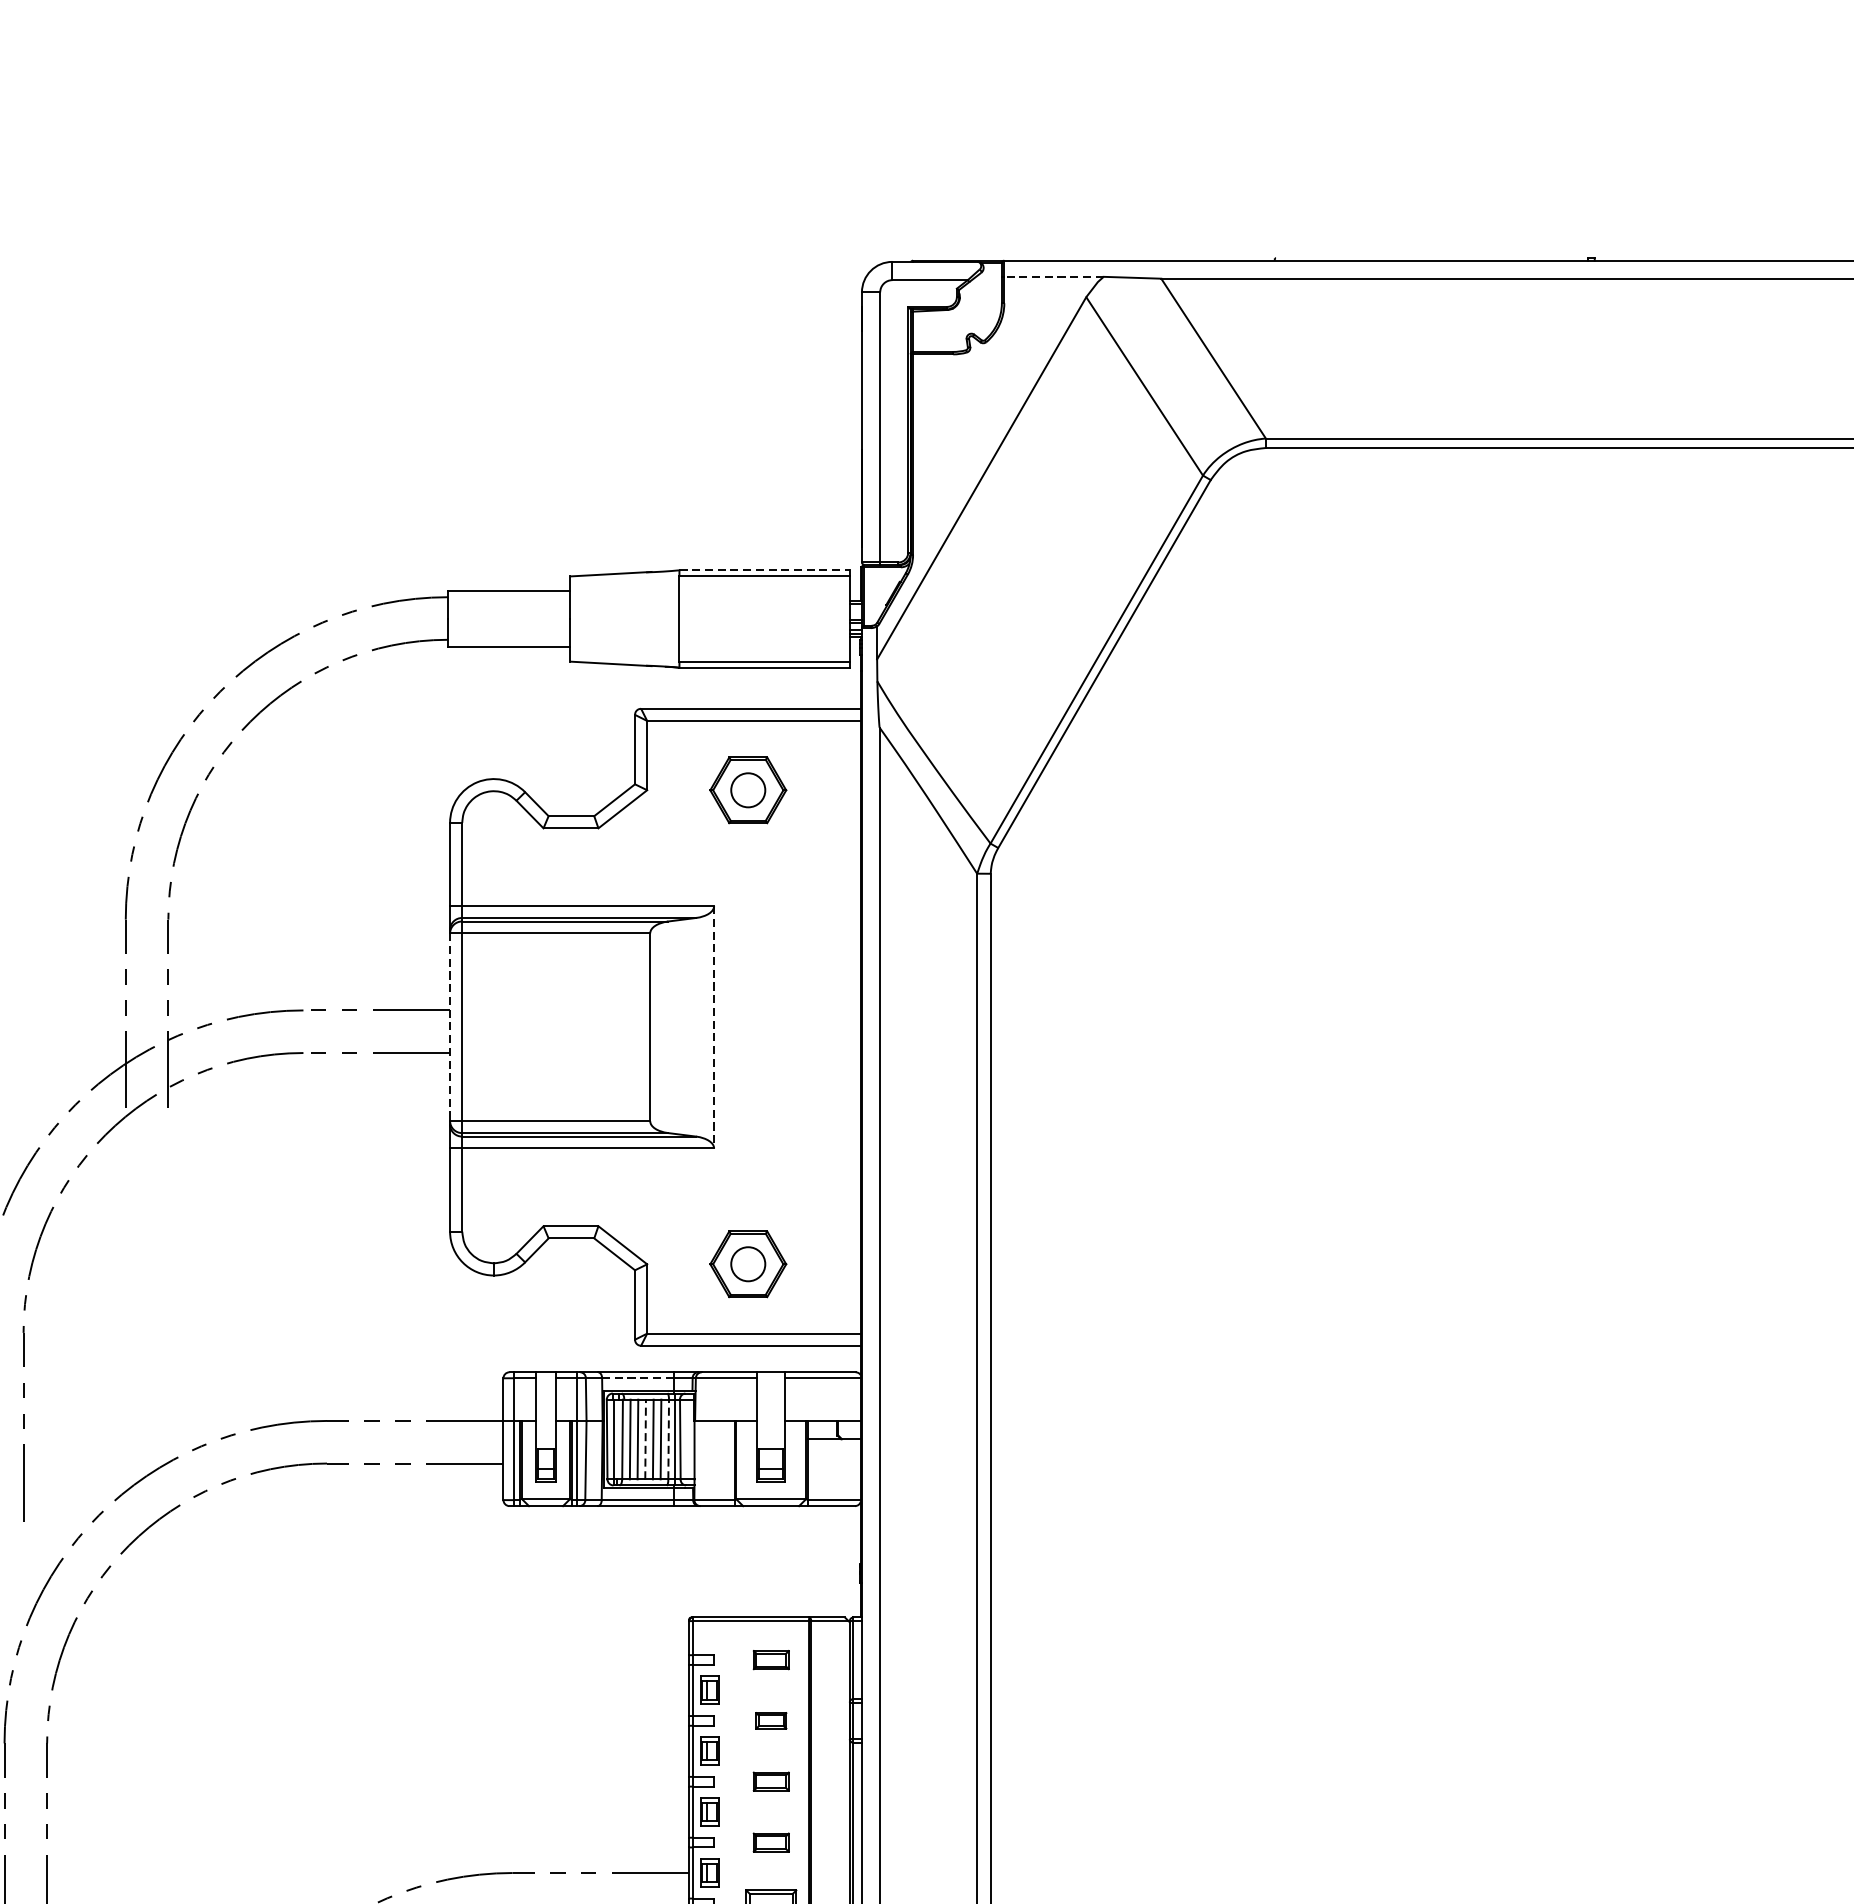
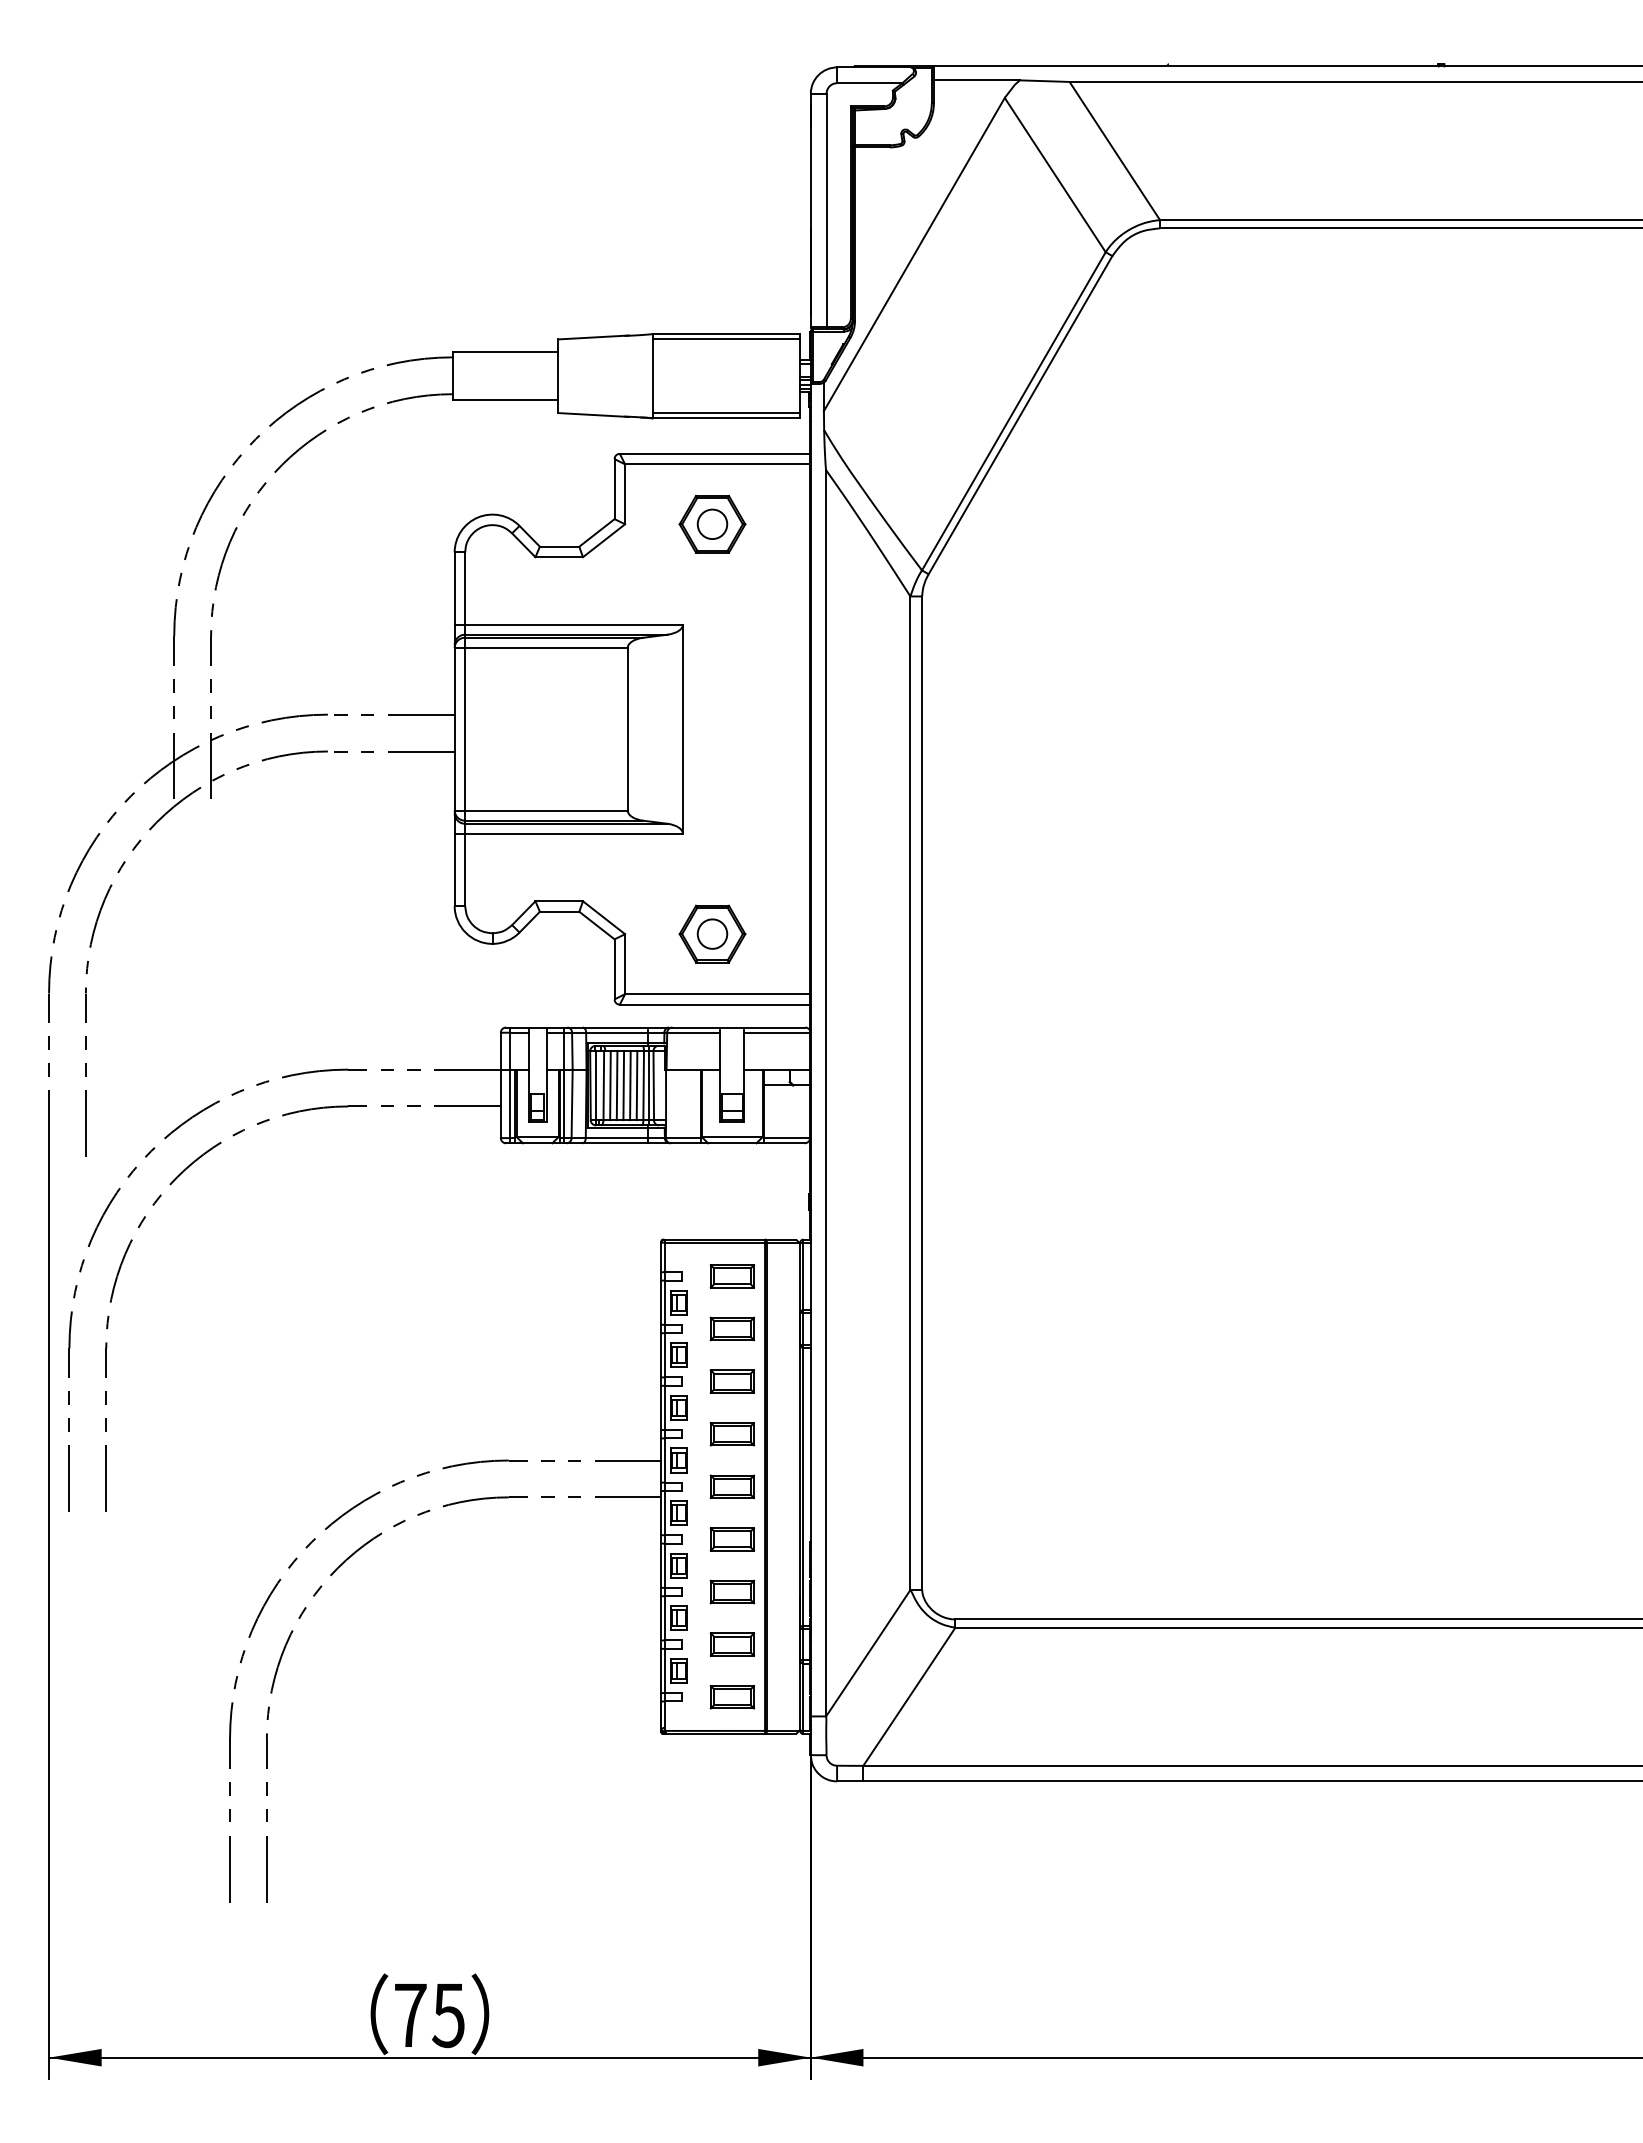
line: (1053, 277) -> (976, 80), dashed -> solid
line: (764, 570) -> (726, 334), dashed -> solid
line: (449, 1027) -> (454, 729), dashed -> solid
line: (713, 1027) -> (682, 729), dashed -> solid
line: (638, 1377) -> (617, 1032), dashed -> solid
line: (645, 1439) -> (623, 1085), dashed -> solid
line: (668, 1439) -> (643, 1085), dashed -> solid
part: (771, 1660) -> (732, 1276), size x1.43
part: (771, 1720) -> (732, 1328), size x1.67
part: (771, 1781) -> (732, 1381), size x1.43
part: (771, 1842) -> (732, 1434), size x1.43

